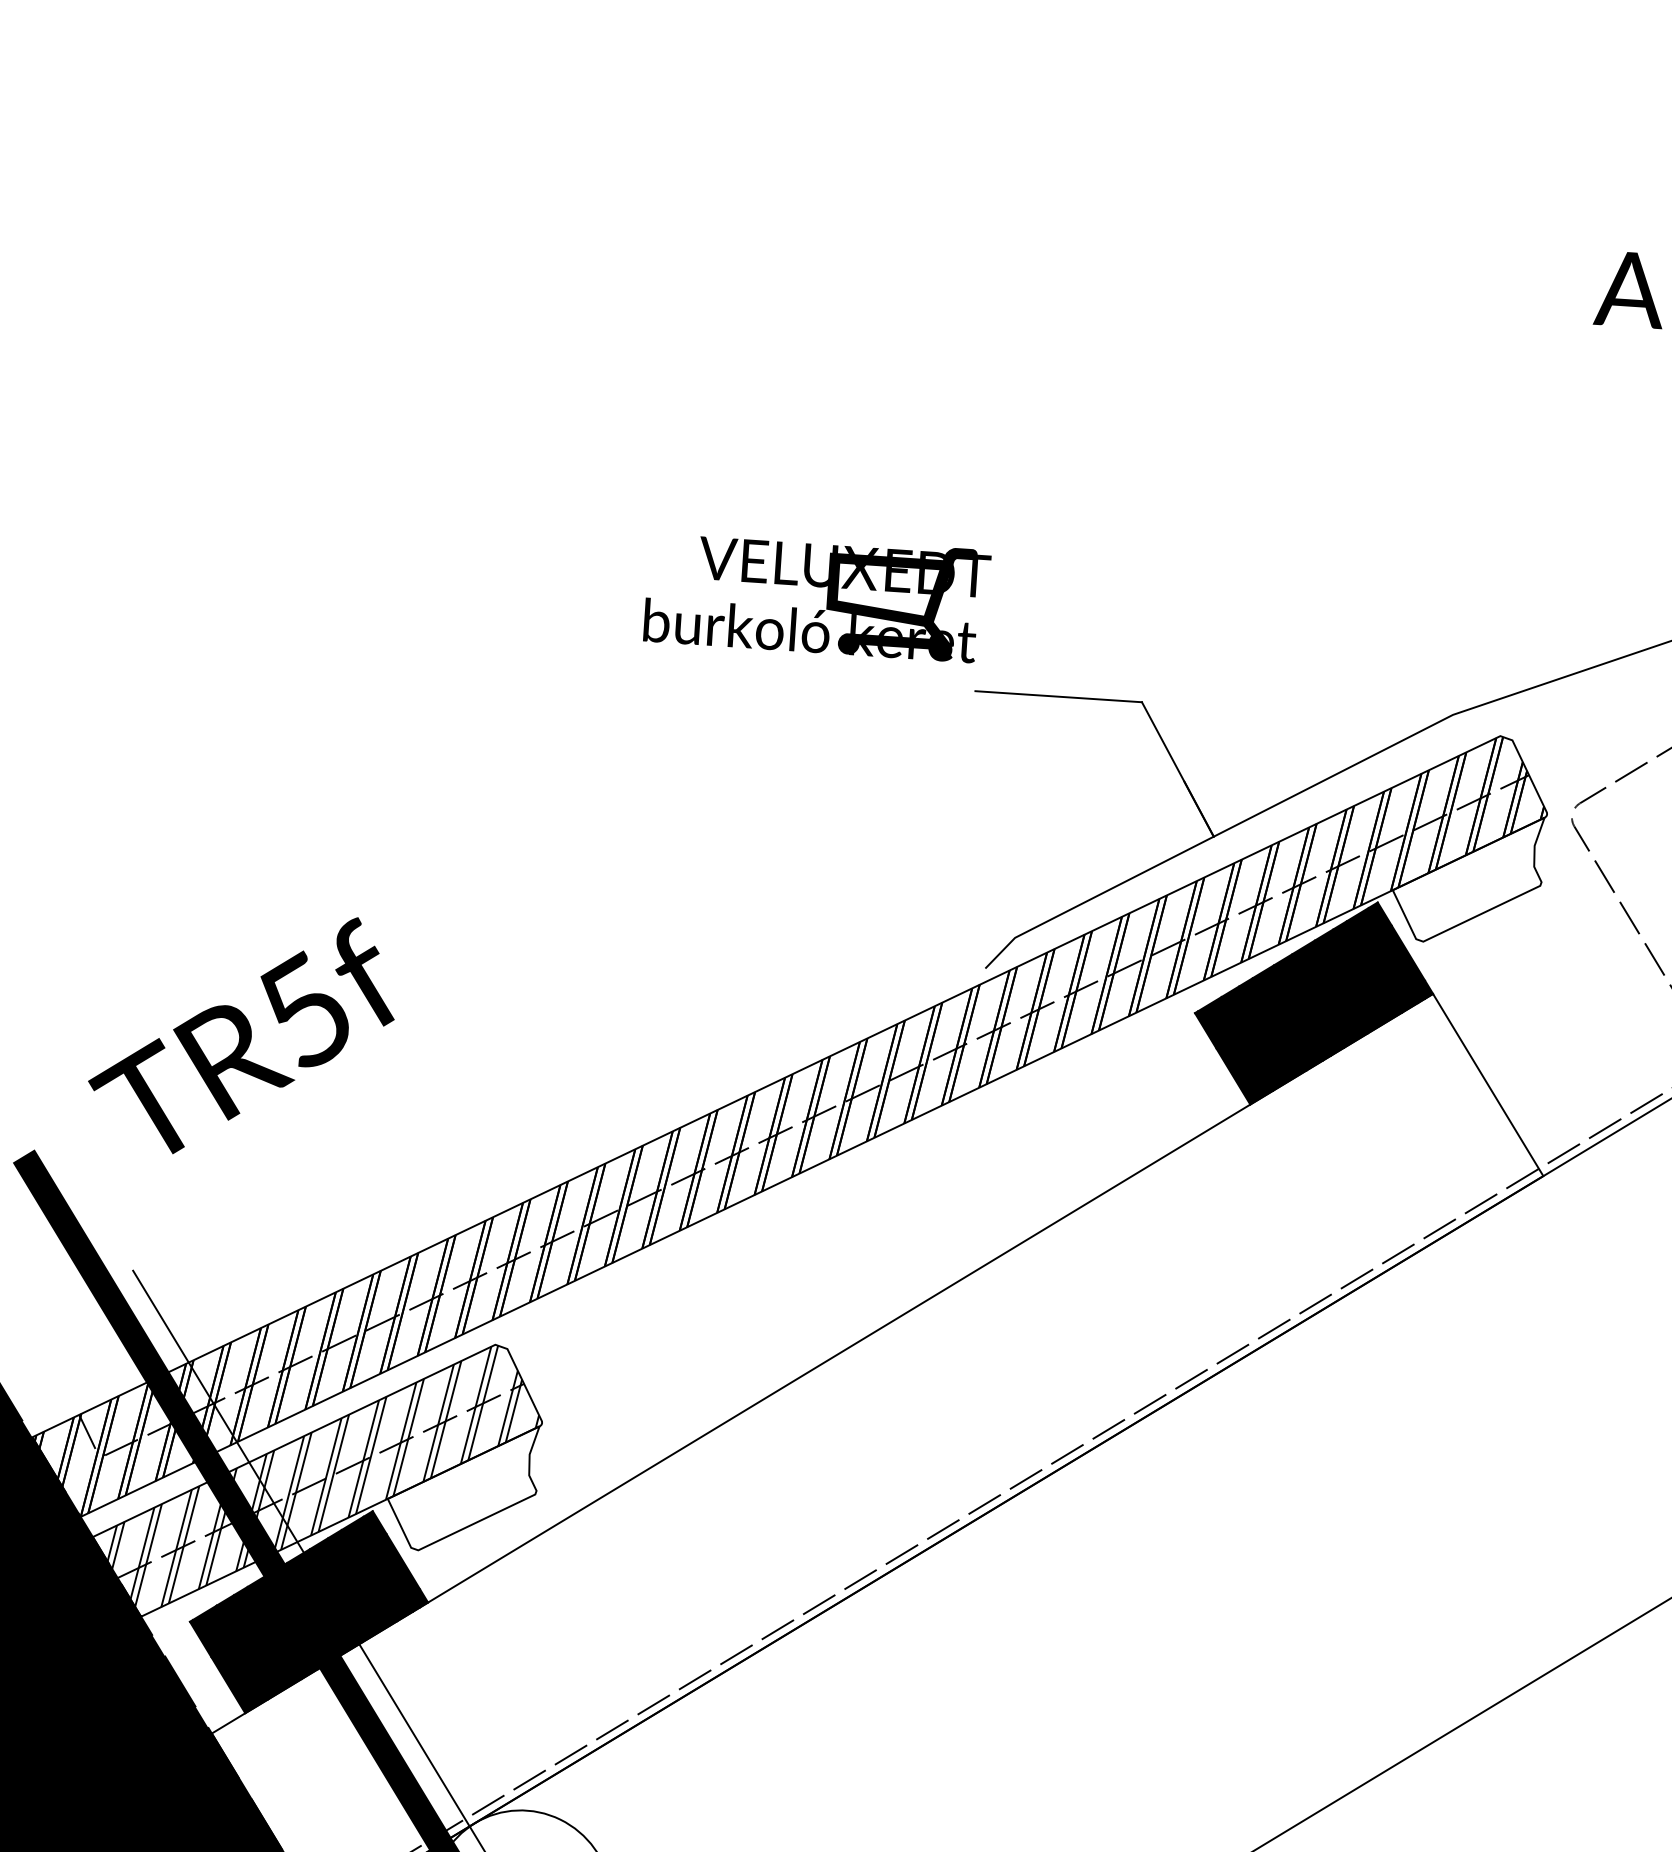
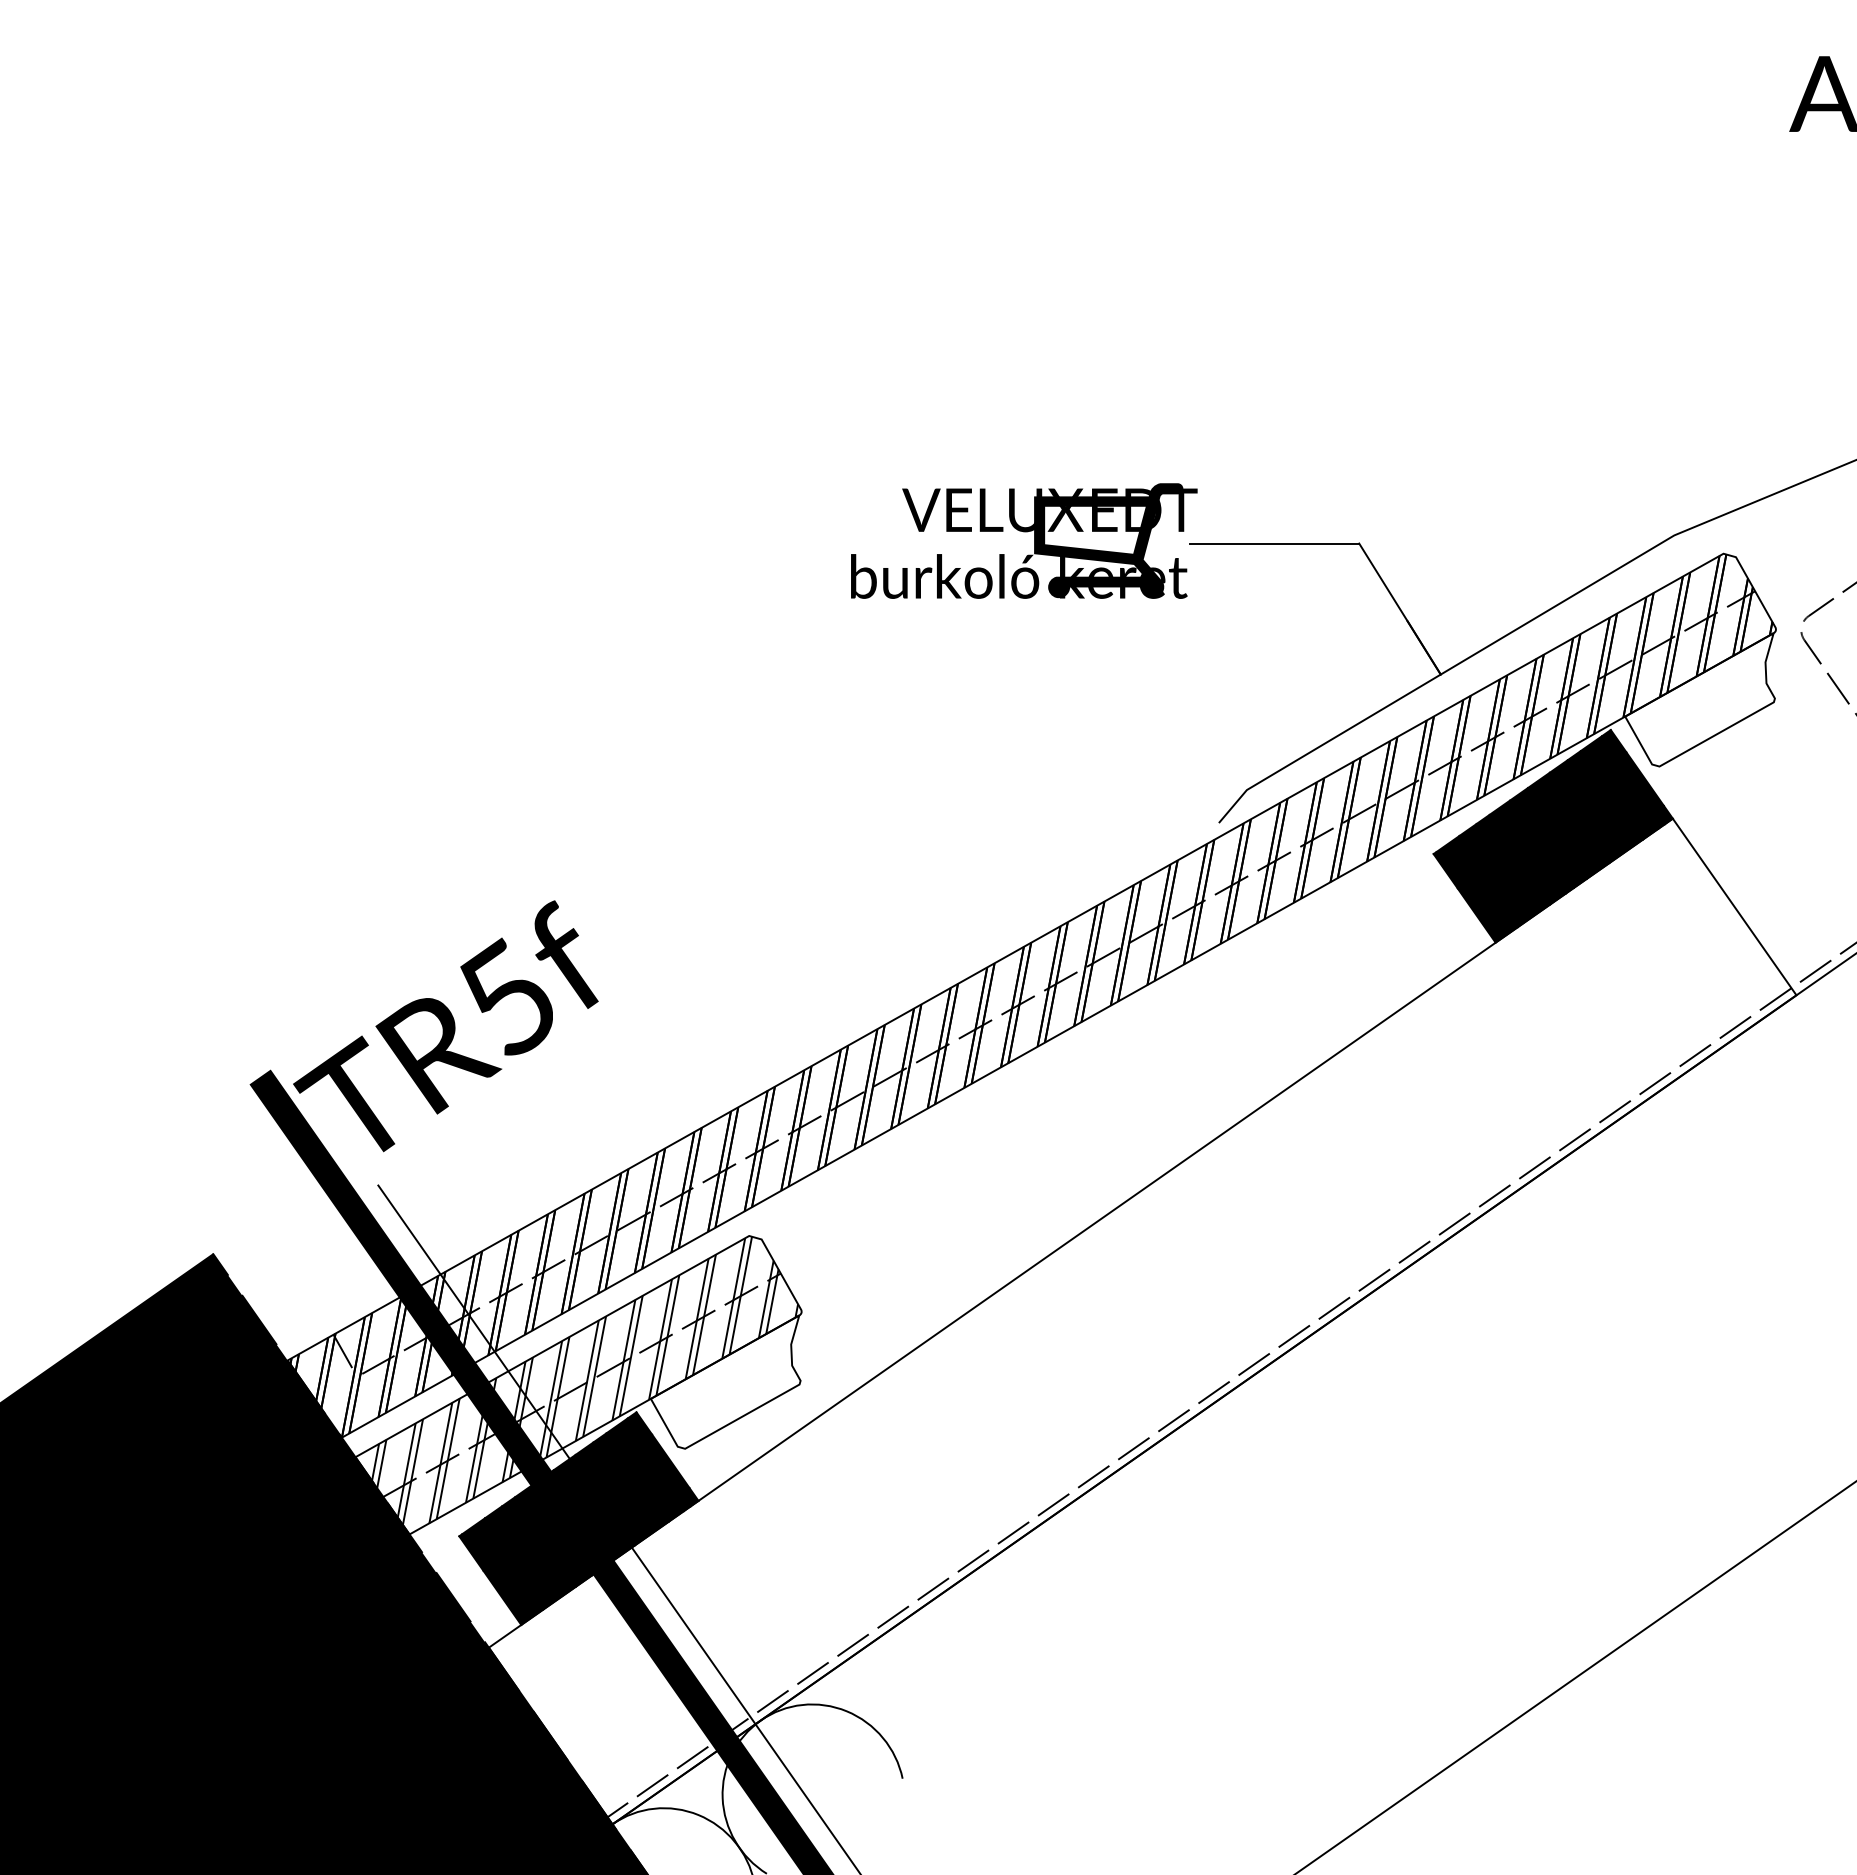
text: (817, 595) -> (1024, 540), moved
text: (242, 1034) -> (445, 1026), moved

